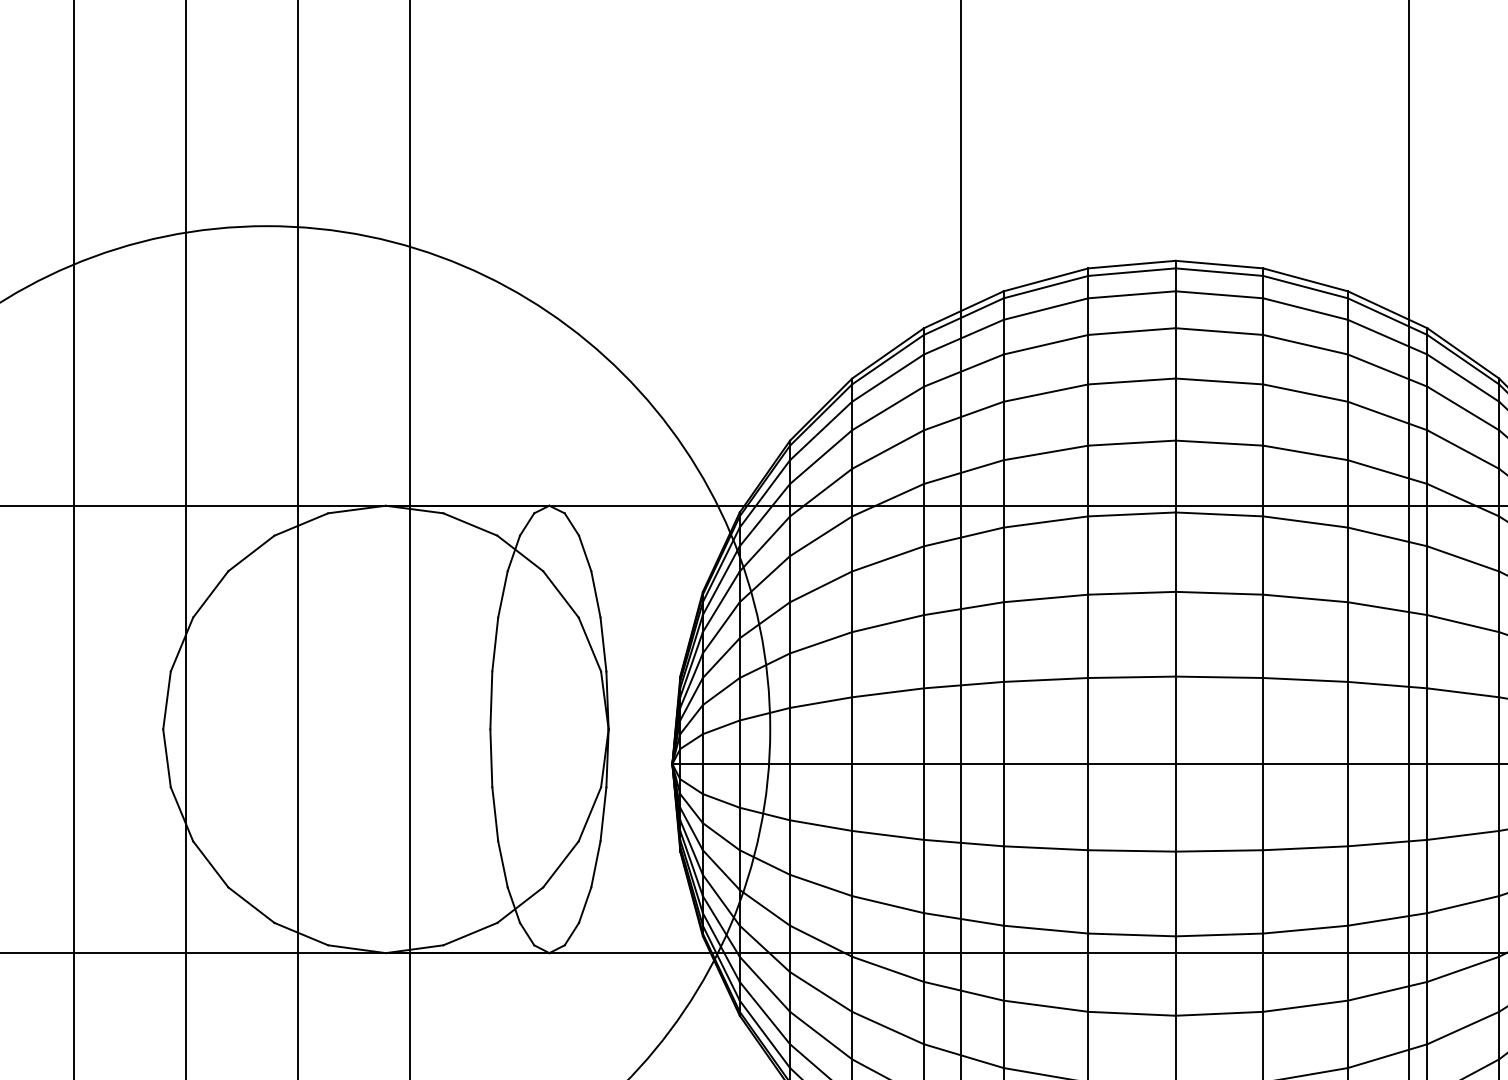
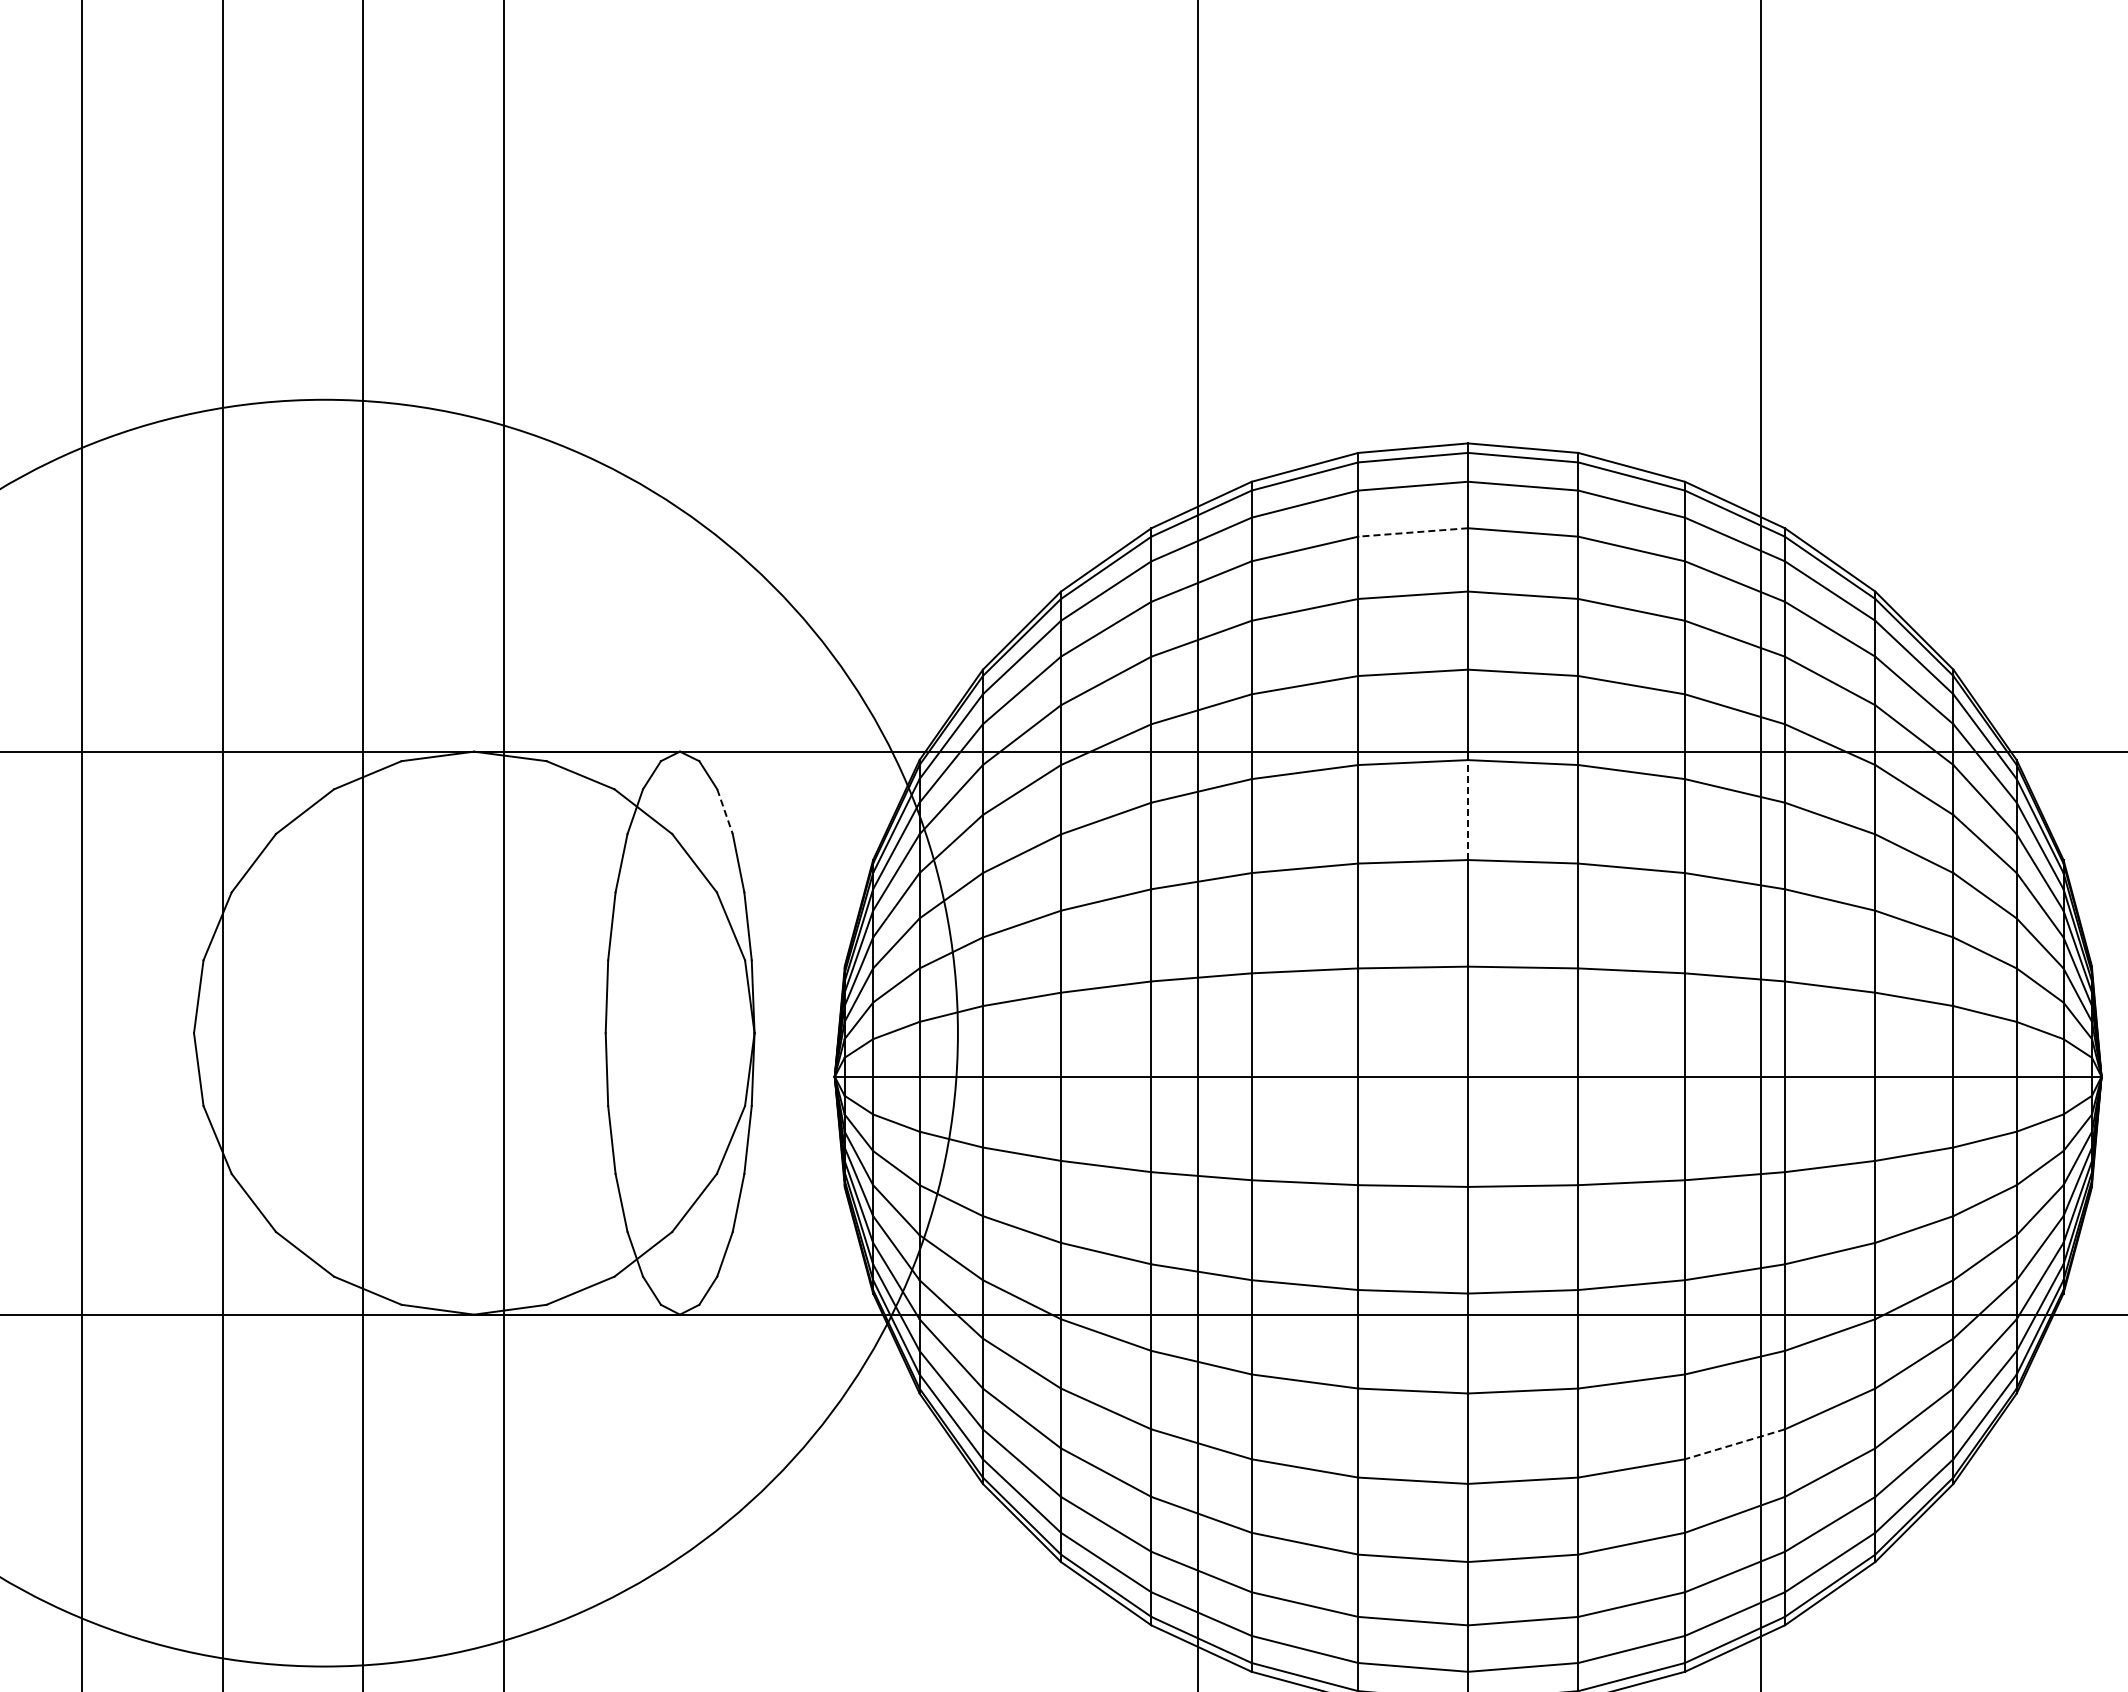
line: (1131, 331) -> (1412, 532), solid -> dashed
line: (1175, 552) -> (1468, 810), solid -> dashed
line: (585, 553) -> (725, 811), solid -> dashed
line: (1387, 1056) -> (1734, 1444), solid -> dashed

